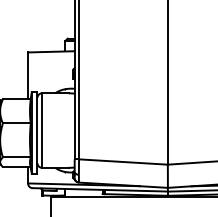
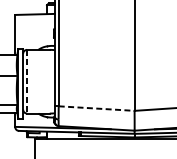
line: (42, 131) -> (27, 82), solid -> dashed
line: (123, 162) -> (96, 109), solid -> dashed

